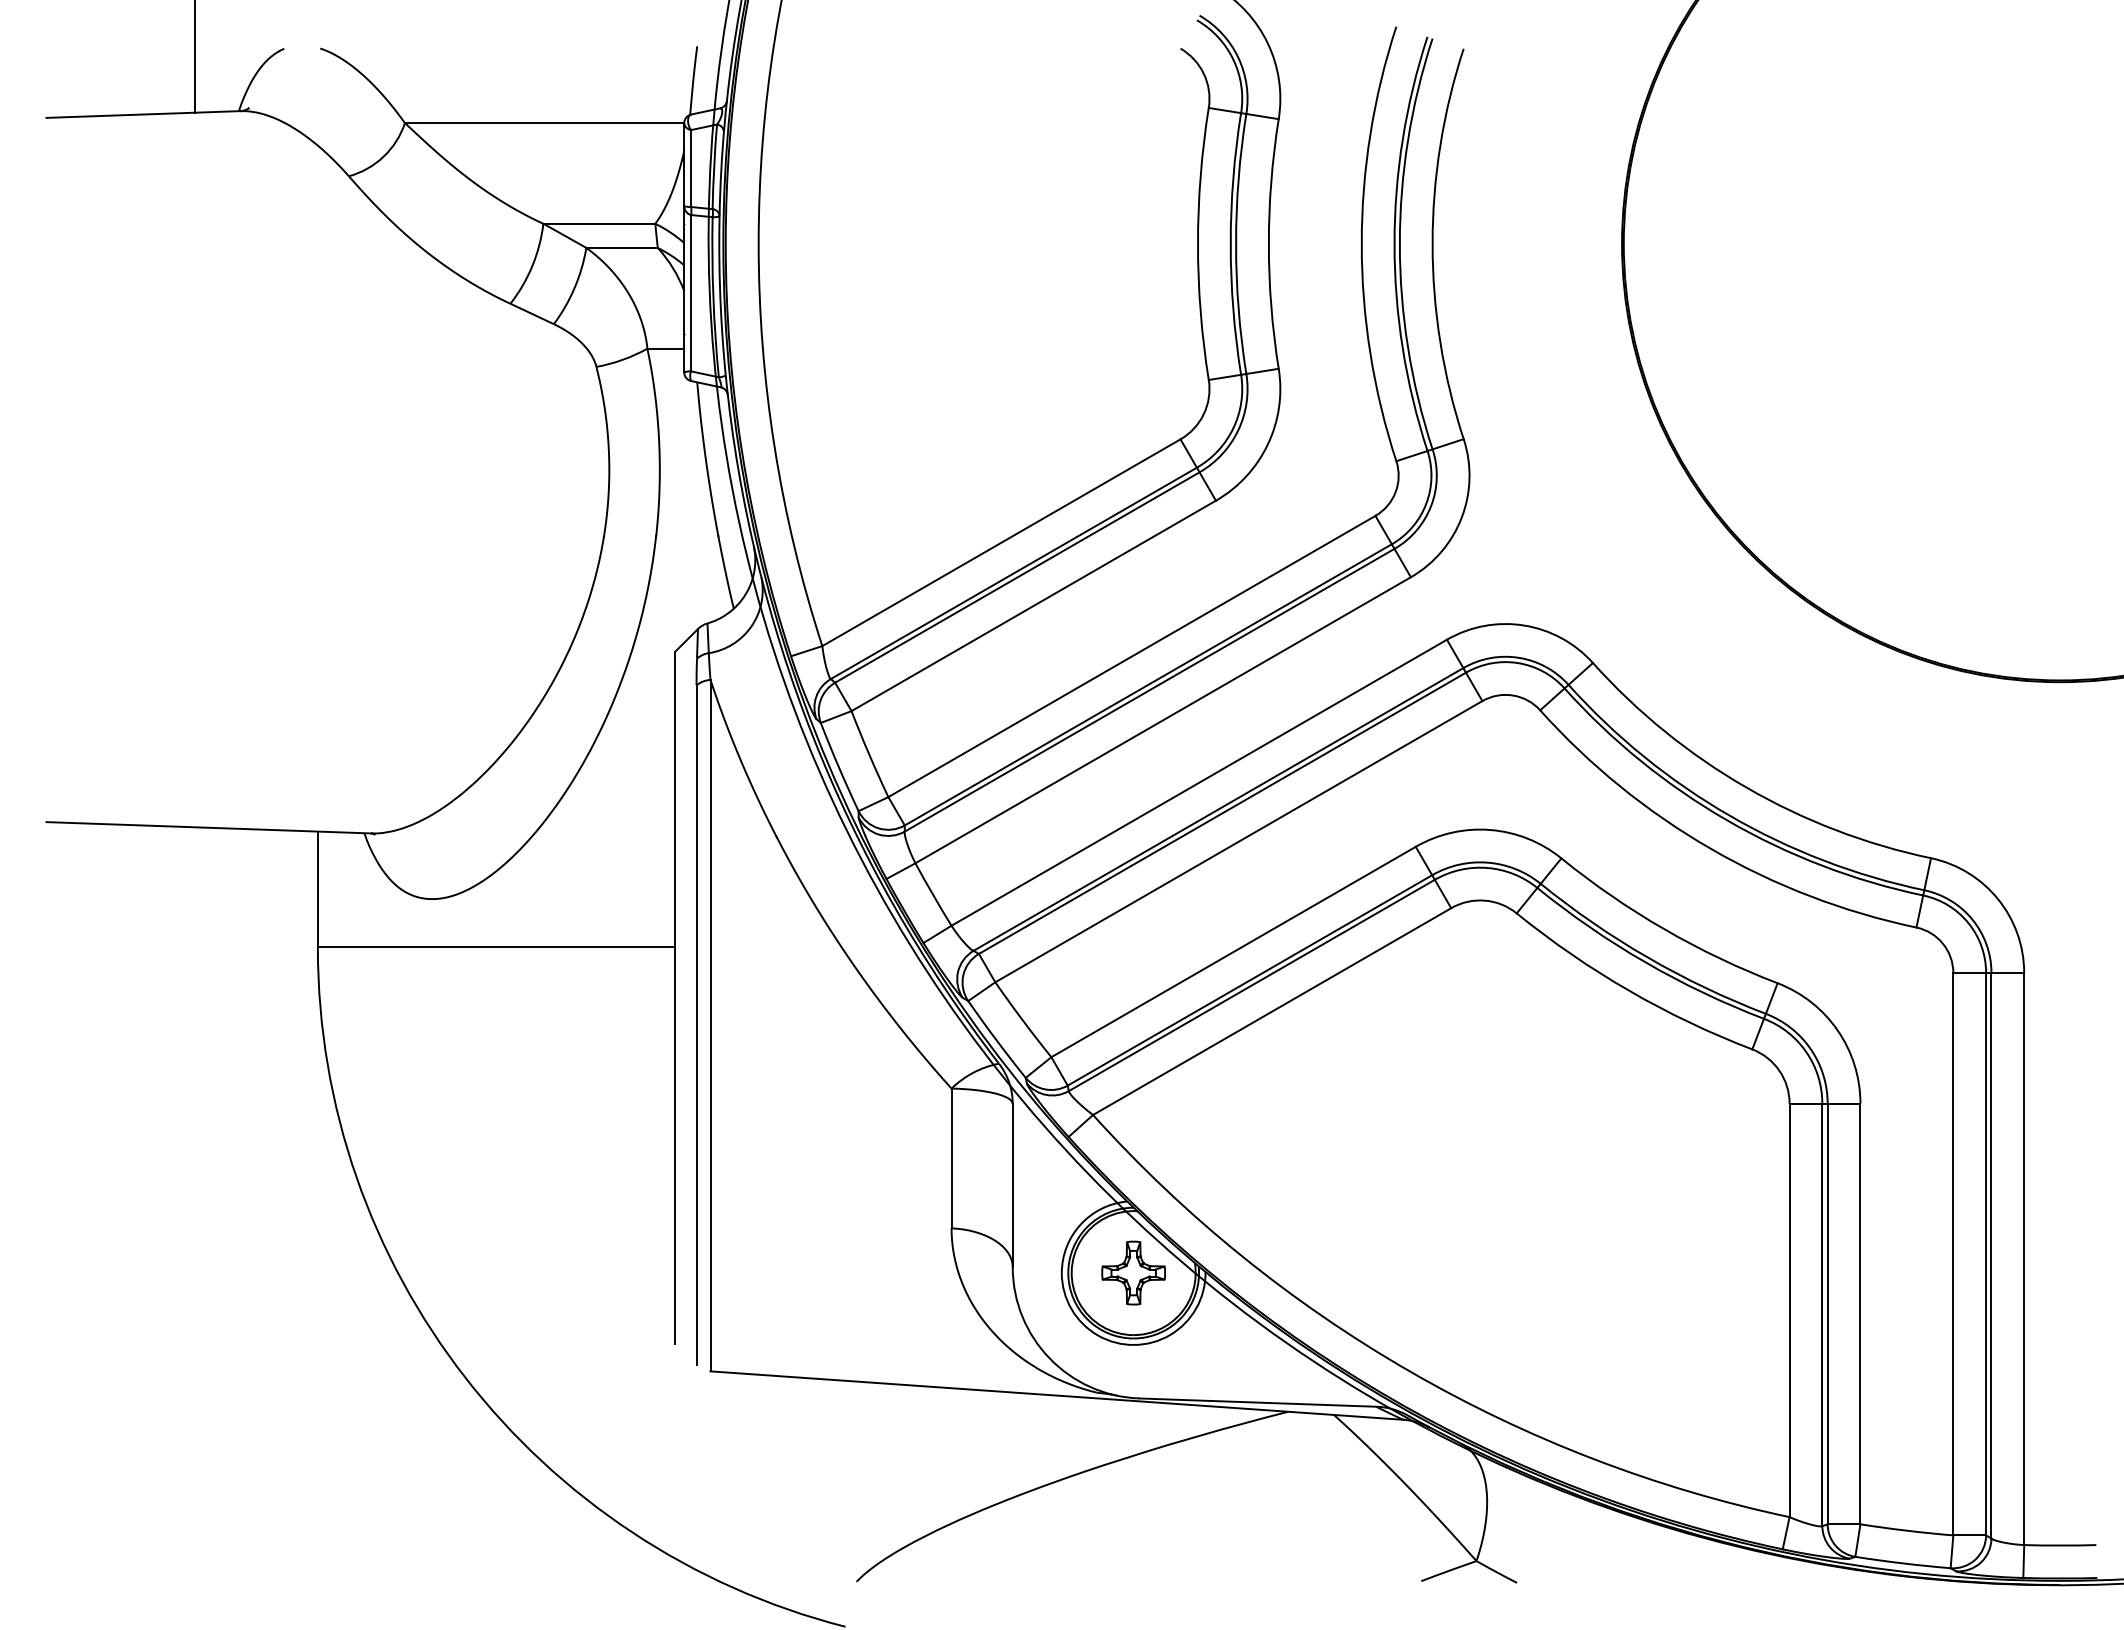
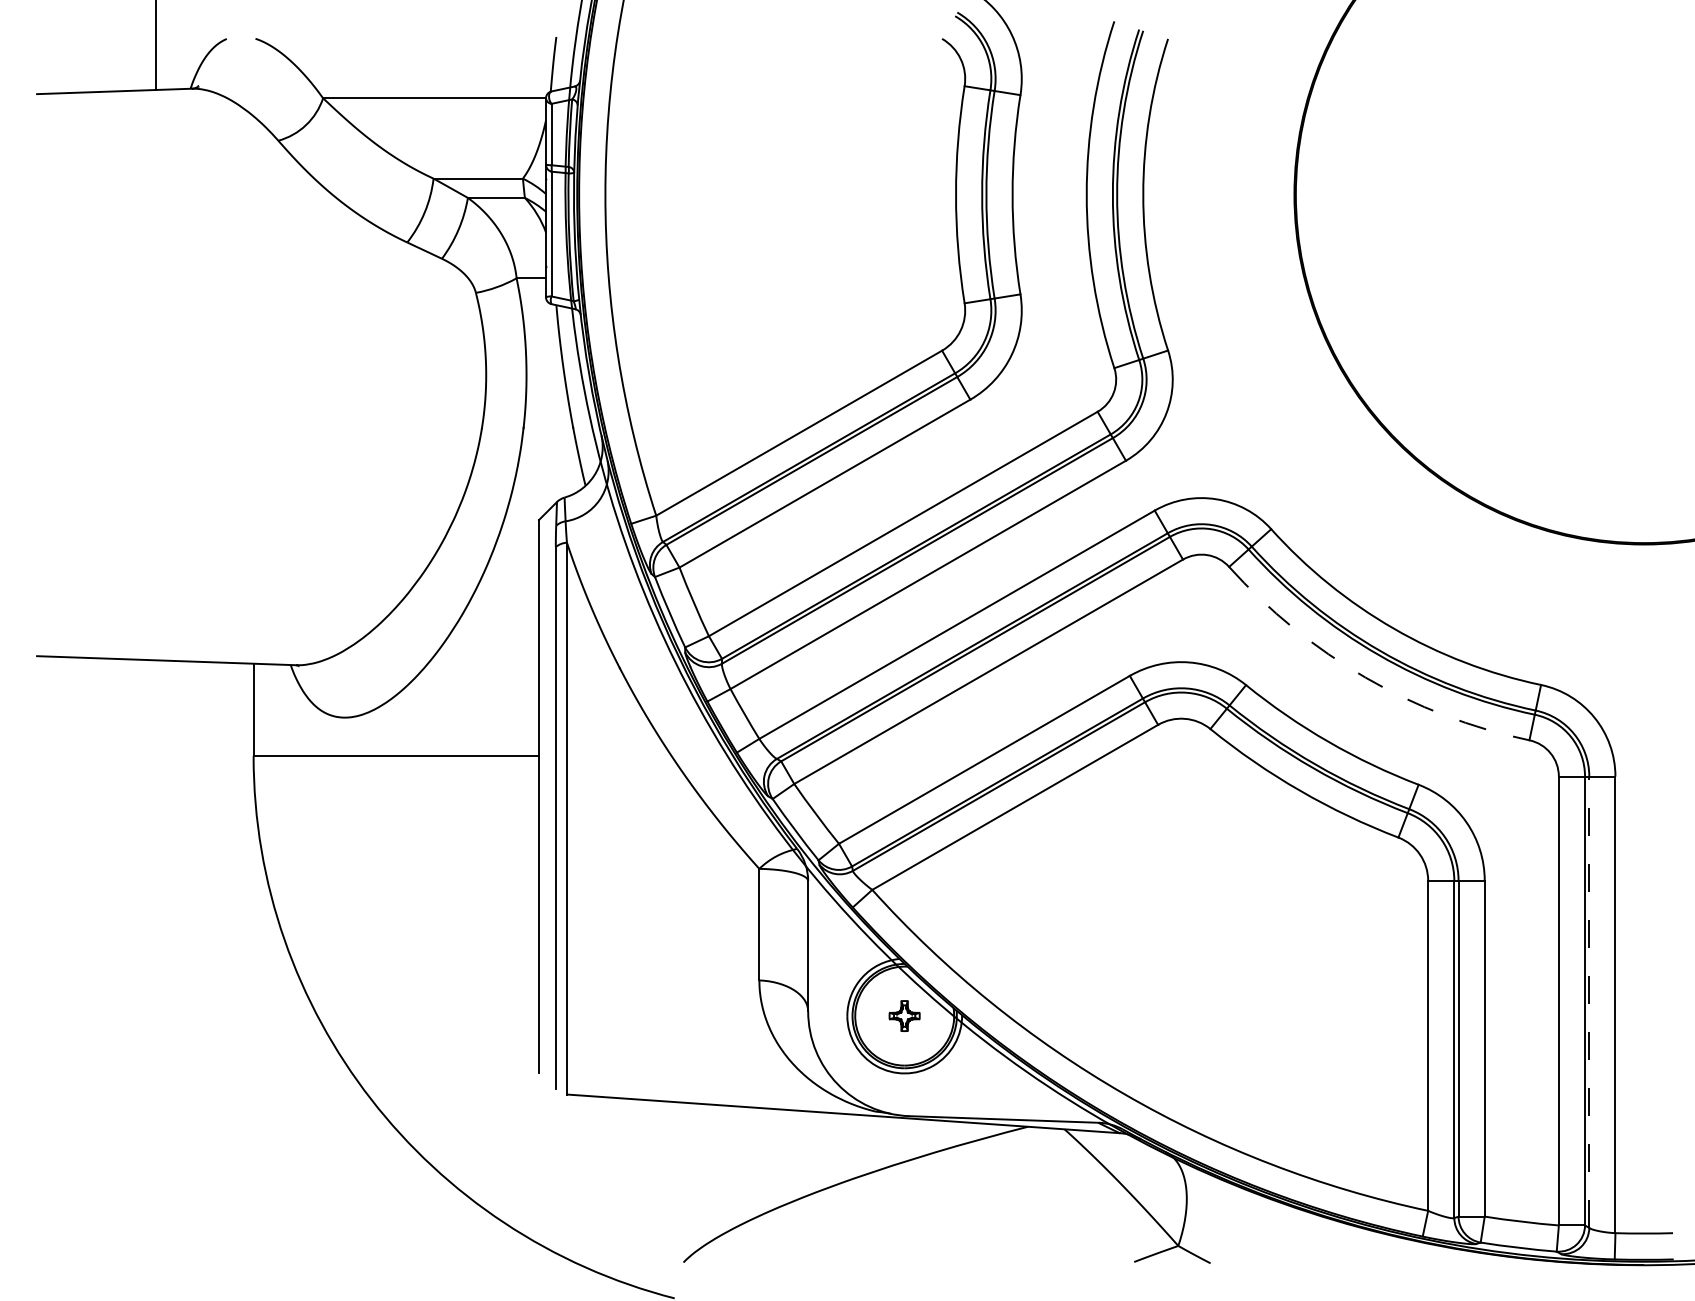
arc: (1711, 848) -> (1365, 677), solid -> dashed
line: (1991, 1255) -> (1589, 1002), solid -> dashed
part: (1133, 1272) -> (904, 1015), size x0.6

